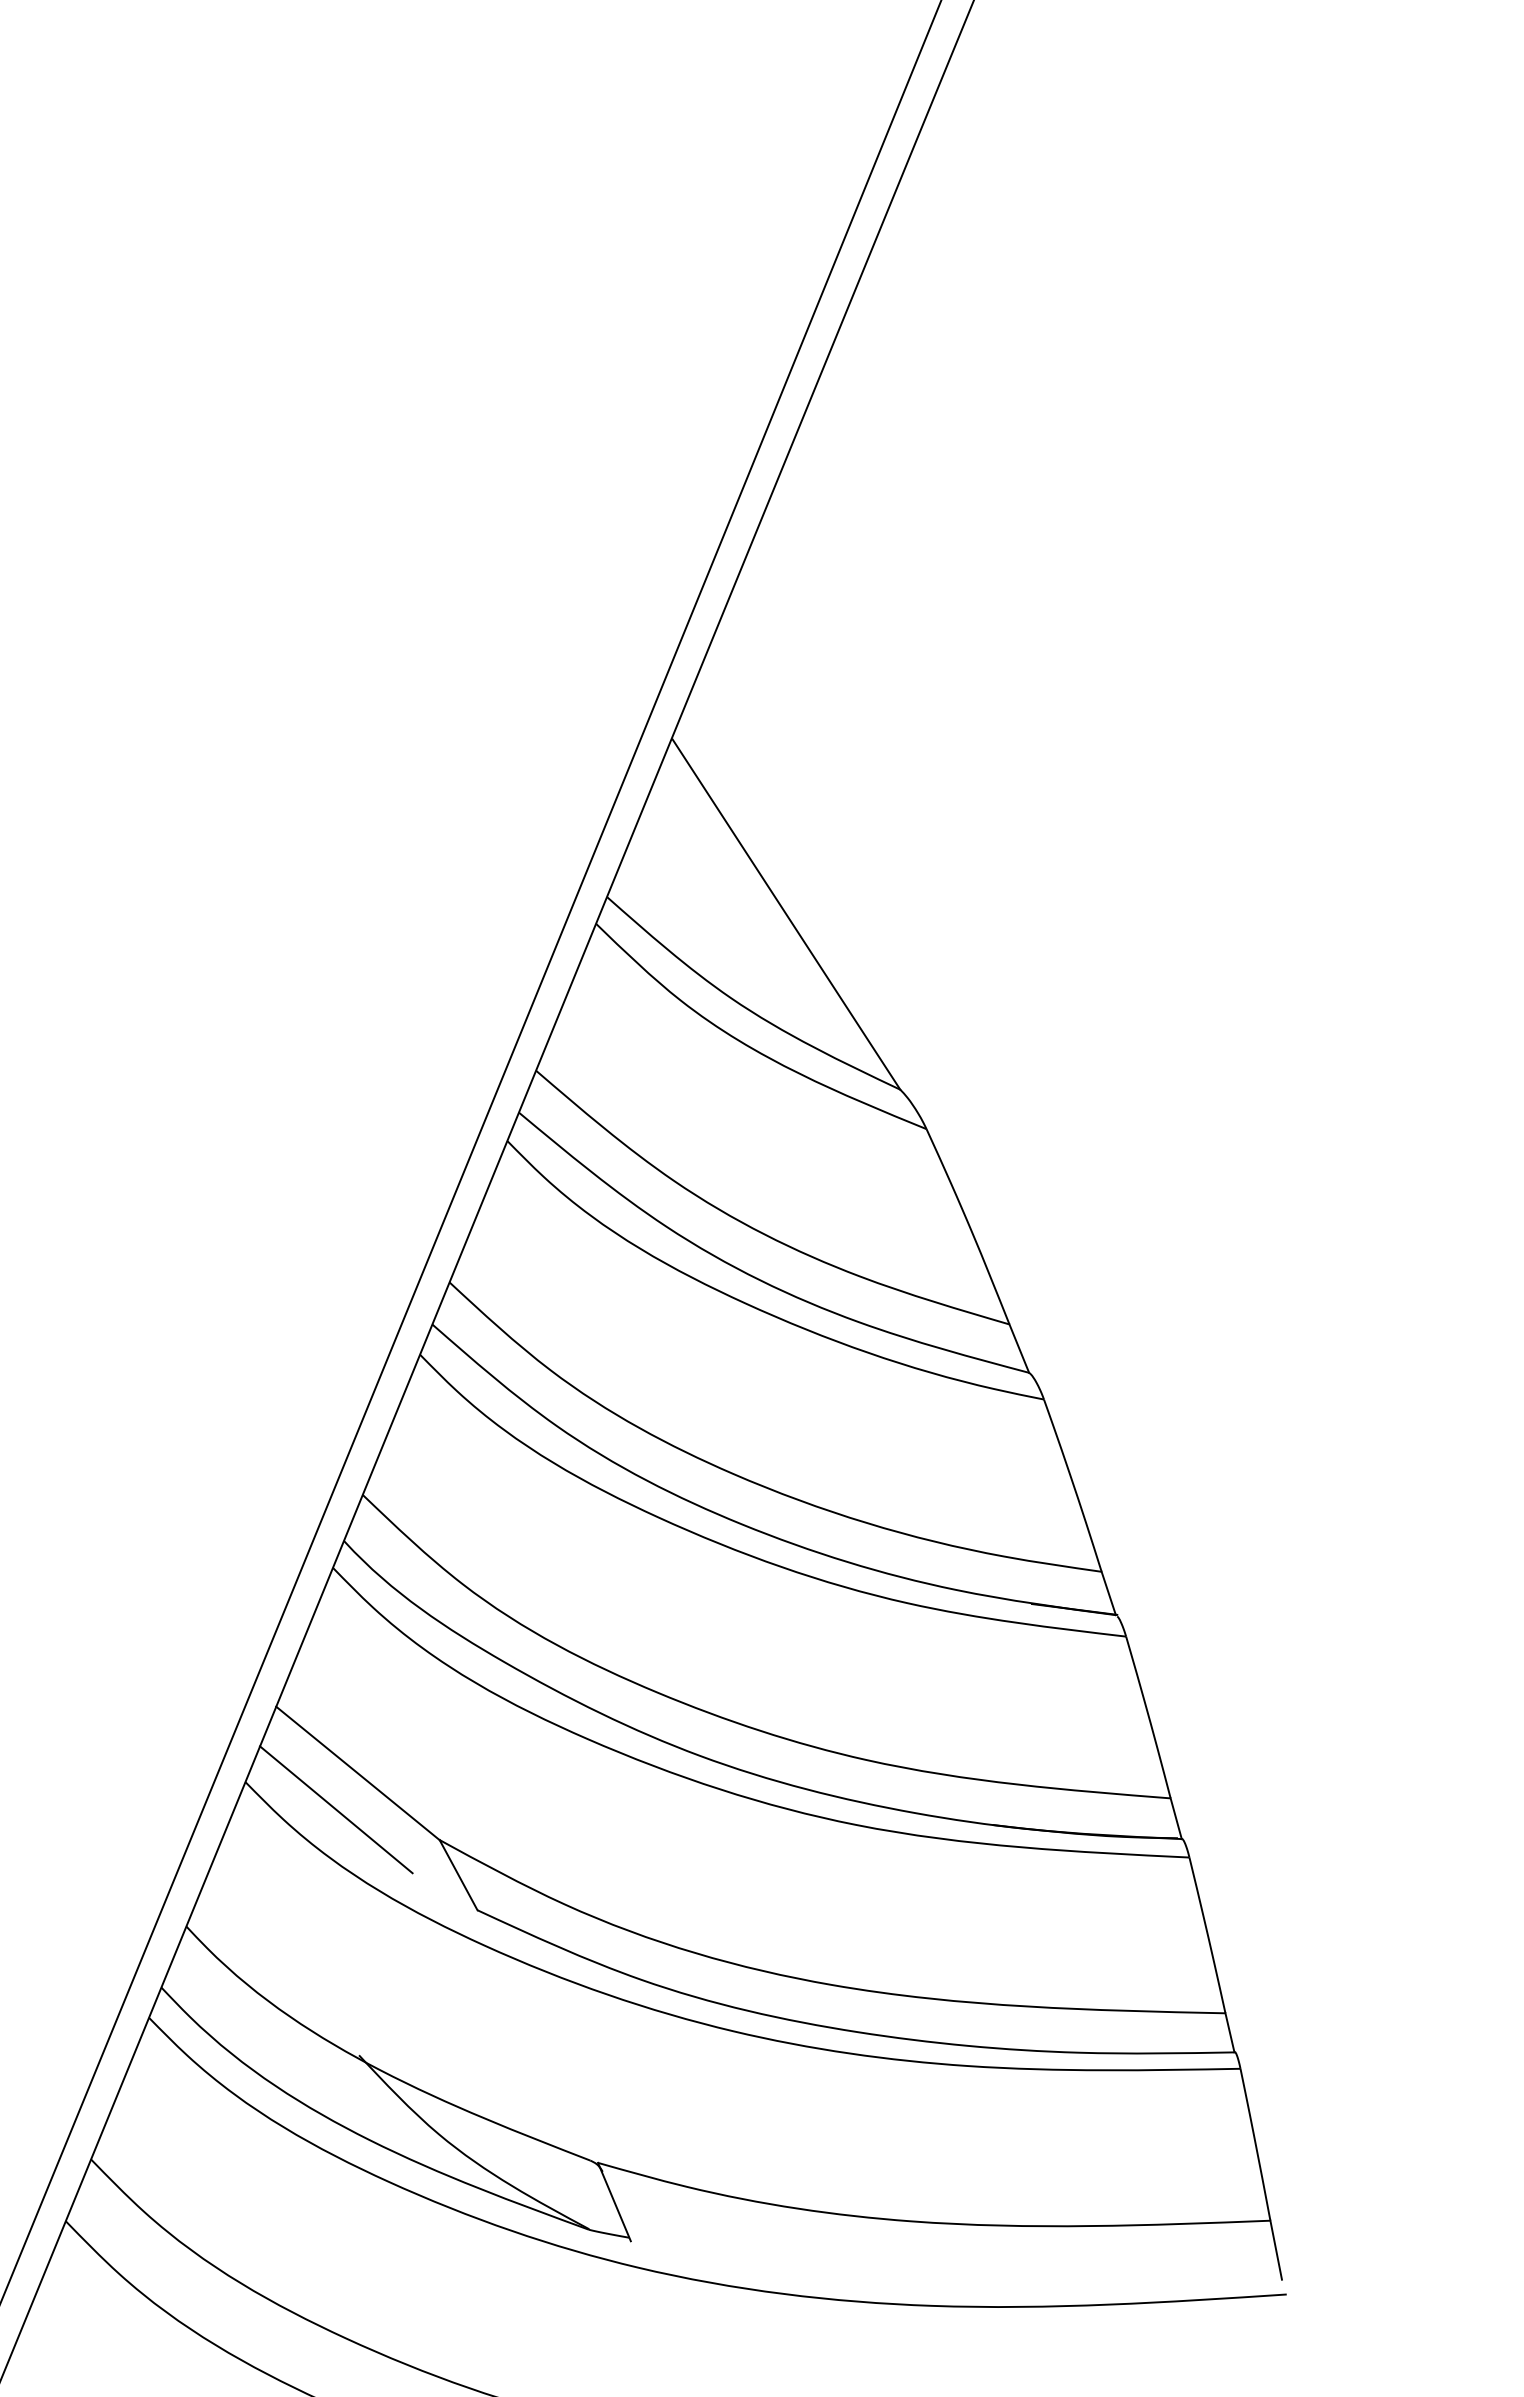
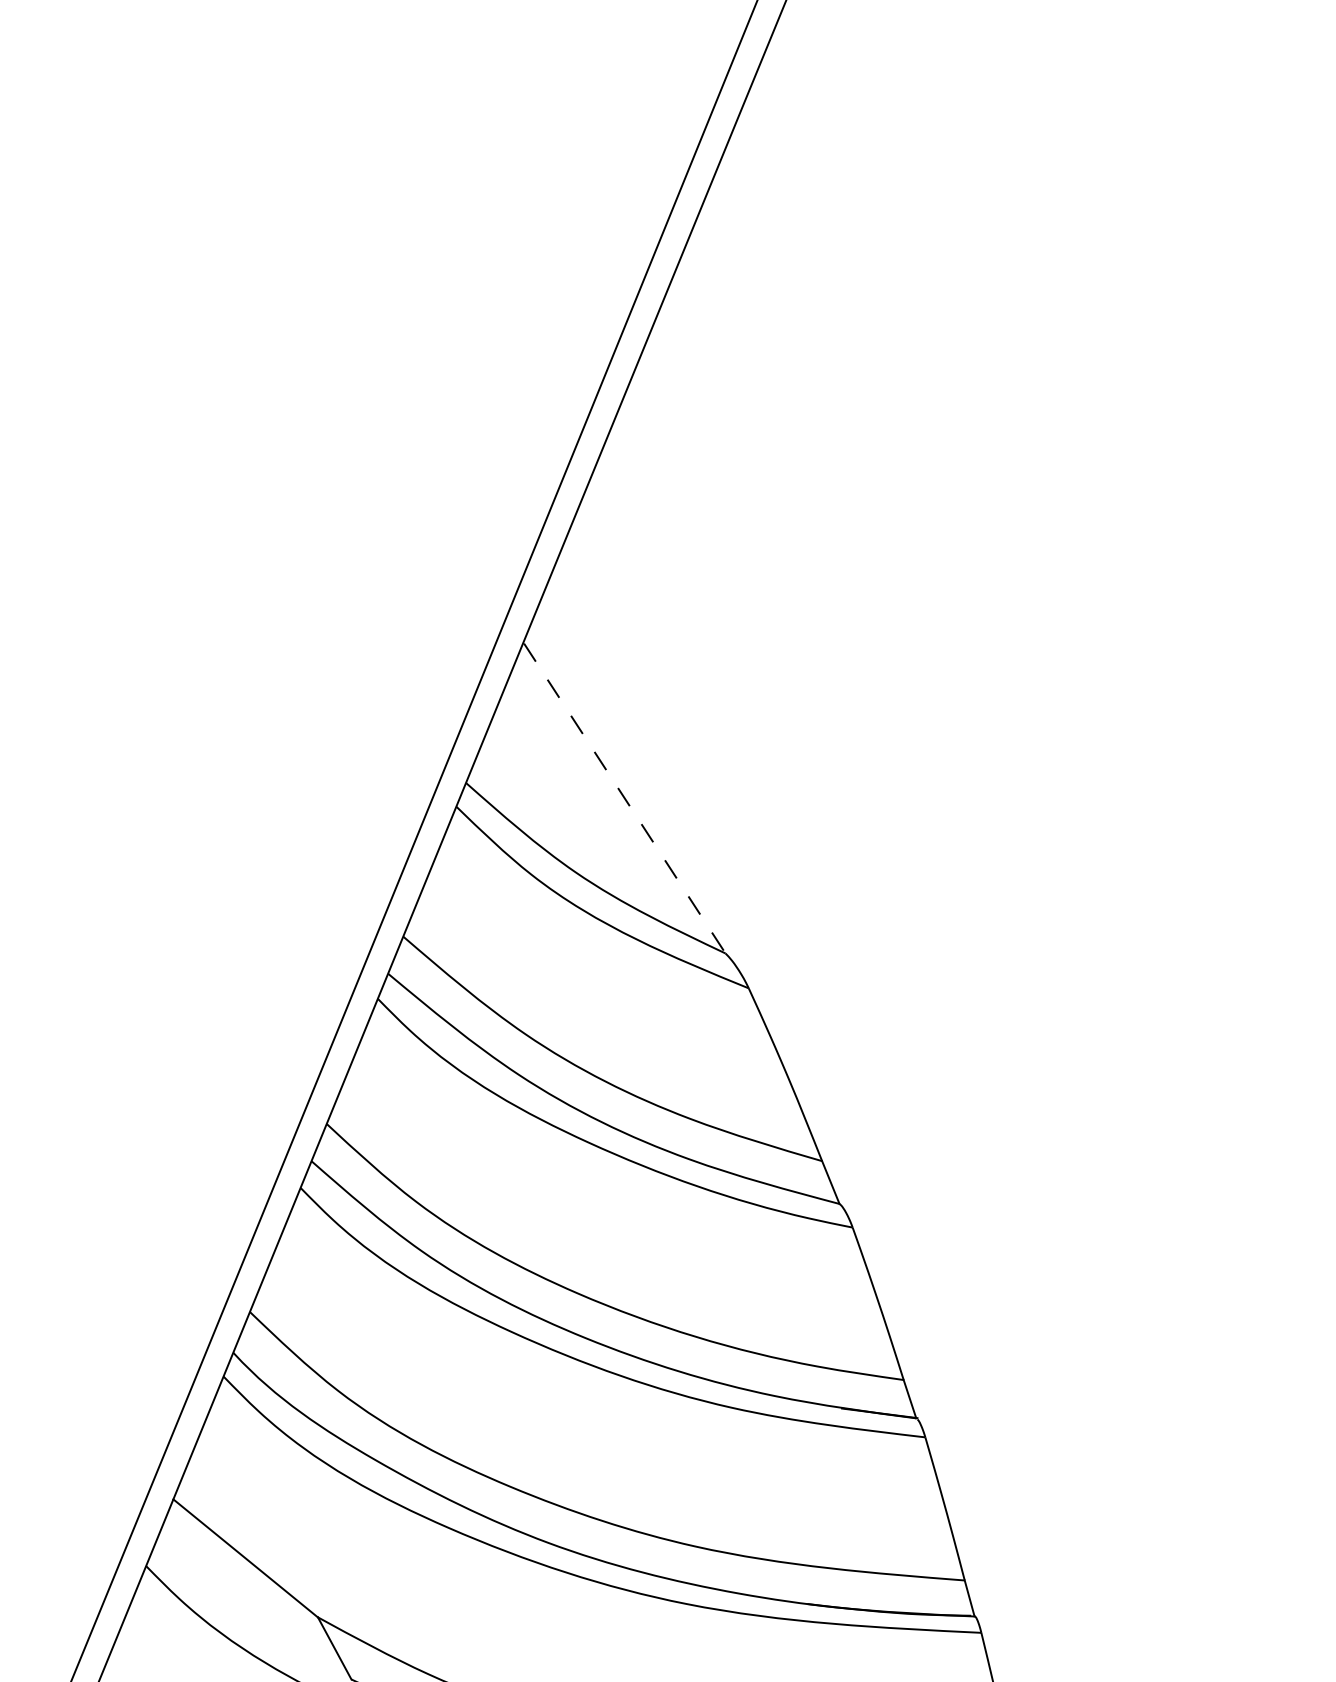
line: (786, 914) -> (624, 798), solid -> dashed
line: (336, 1809) -> (226, 1590), removed

